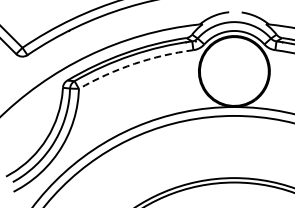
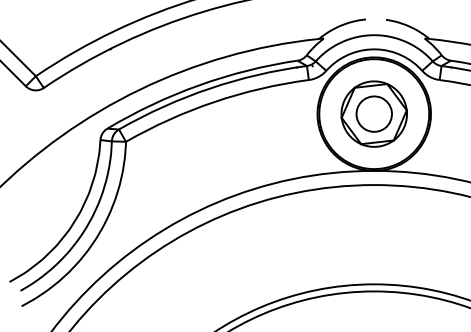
arc: (134, 63) -> (214, 101), dashed -> solid
part: (233, 71) -> (372, 114), added

